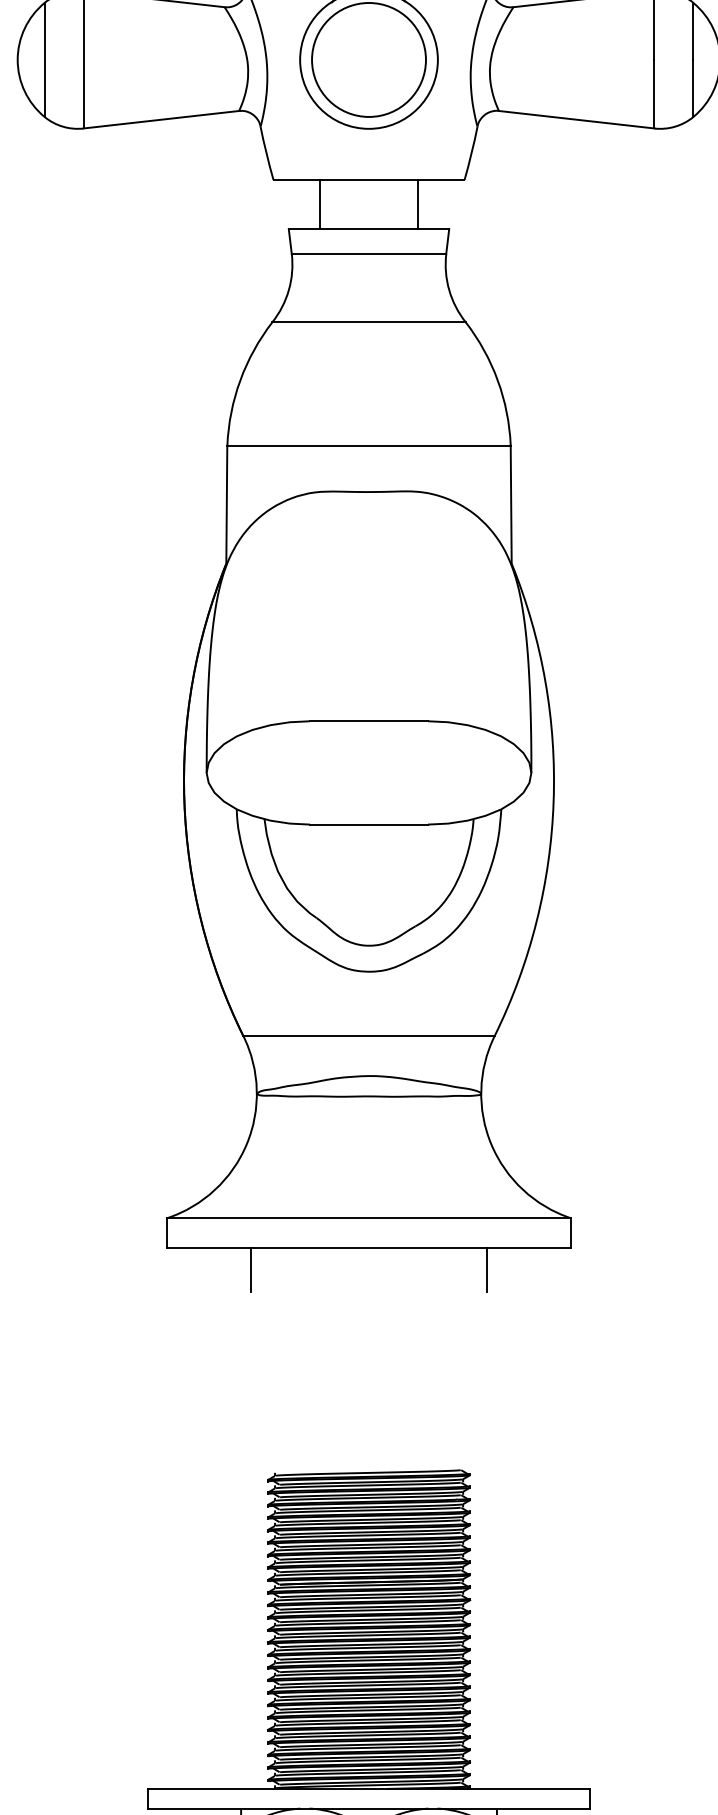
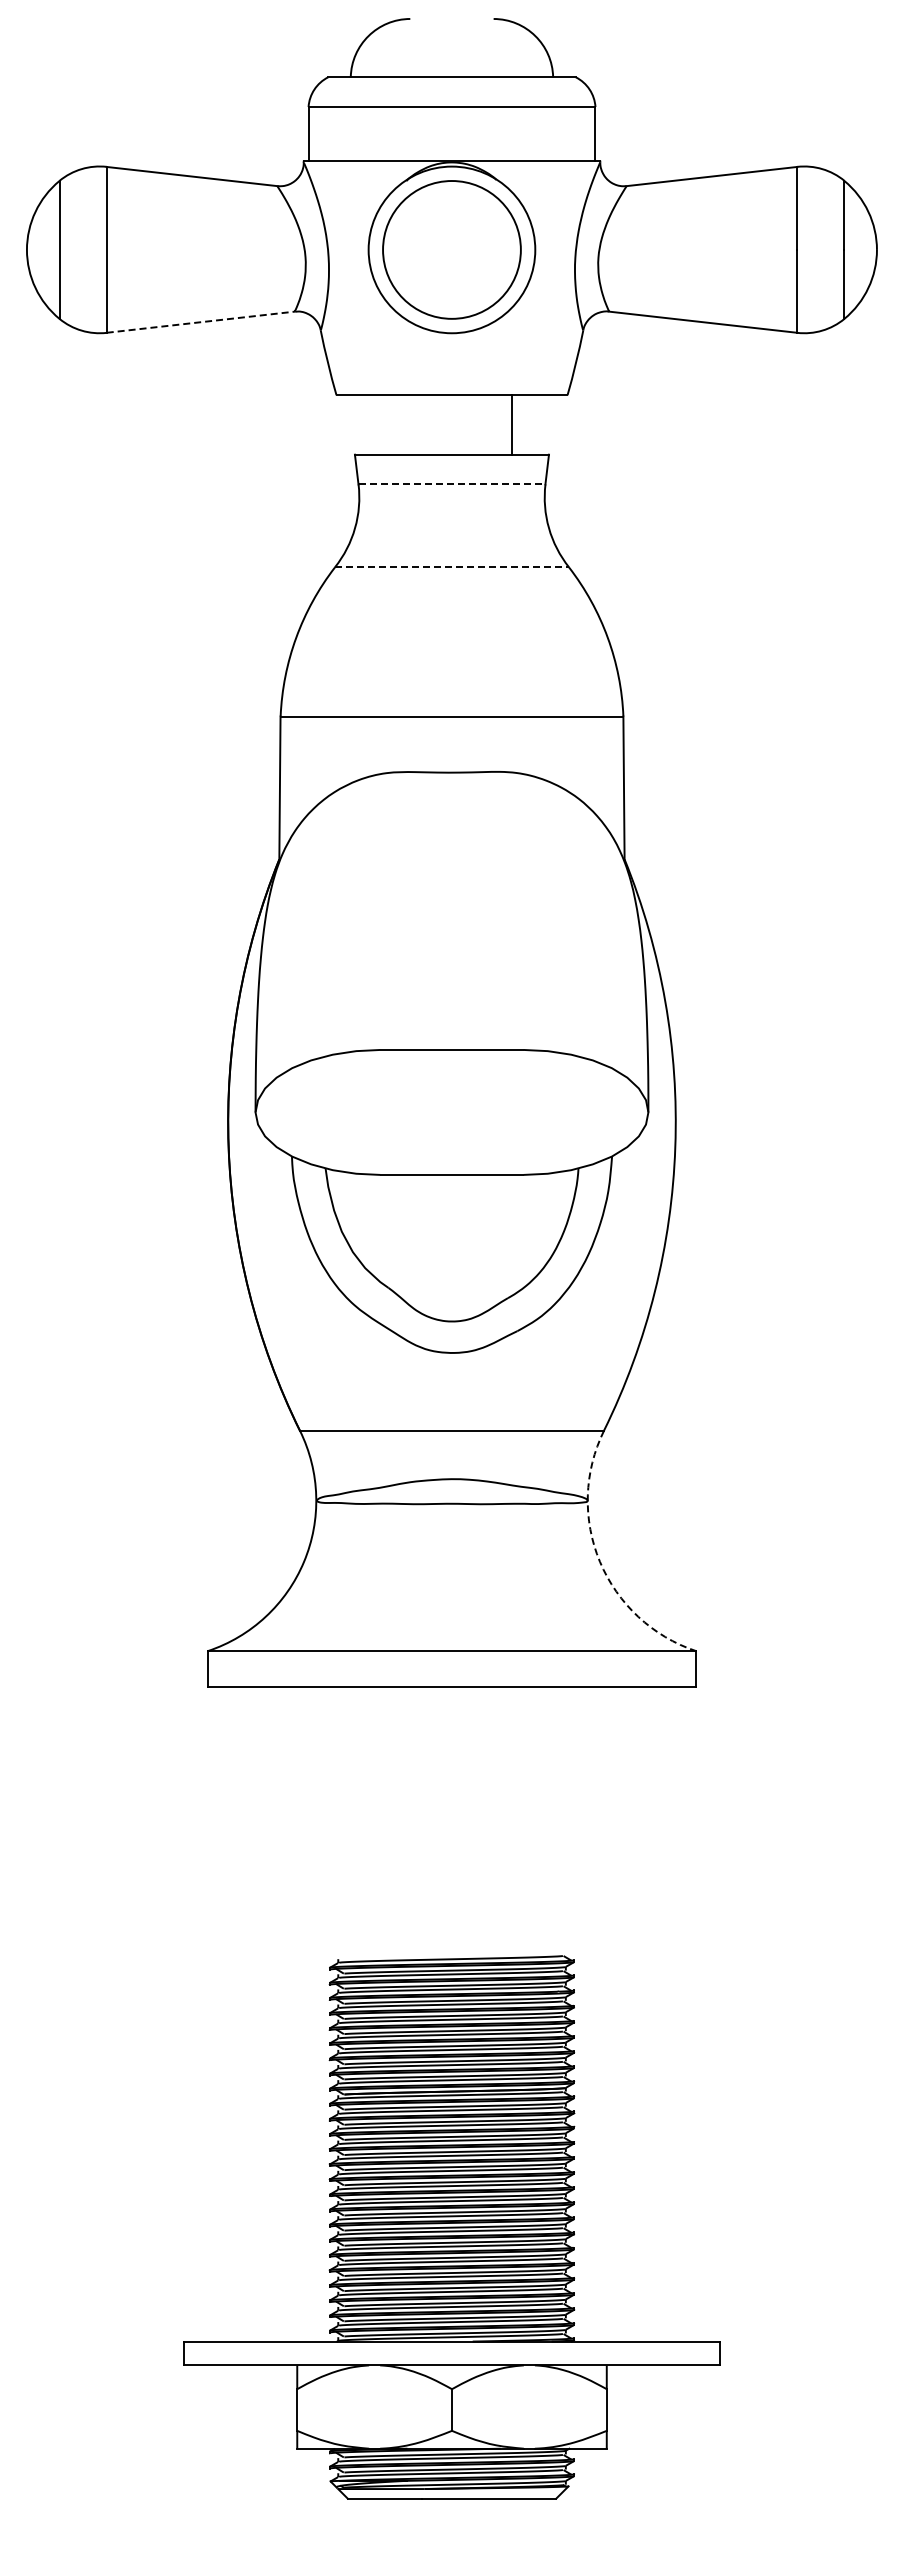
line: (161, 119) -> (201, 322), solid -> dashed
line: (319, 204) -> (392, 424), removed
line: (369, 253) -> (452, 484), solid -> dashed
line: (369, 322) -> (452, 567), solid -> dashed
arc: (490, 1144) -> (599, 1561), solid -> dashed
line: (251, 1269) -> (309, 1713), removed
line: (486, 1269) -> (594, 1713), removed

